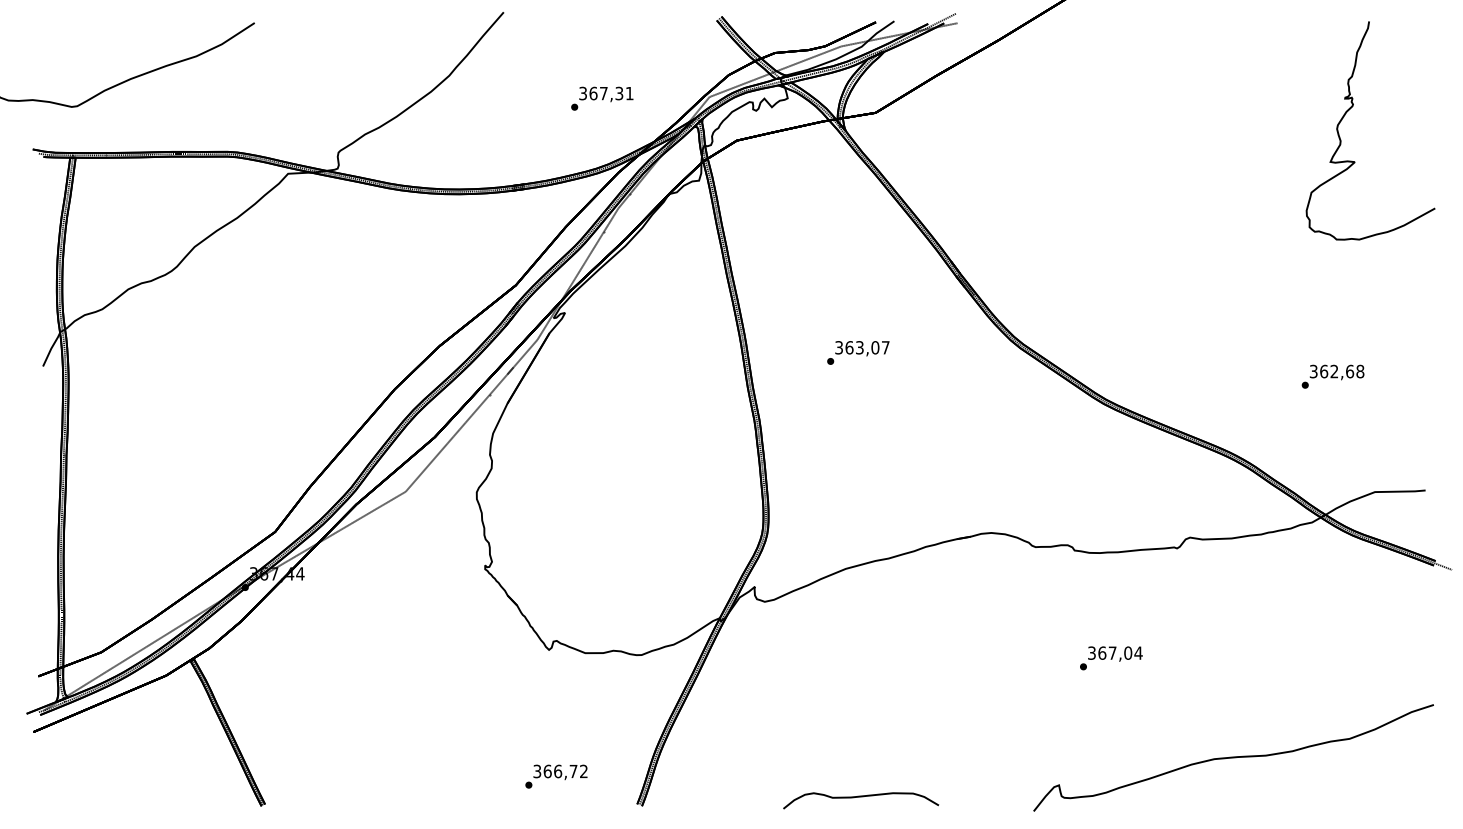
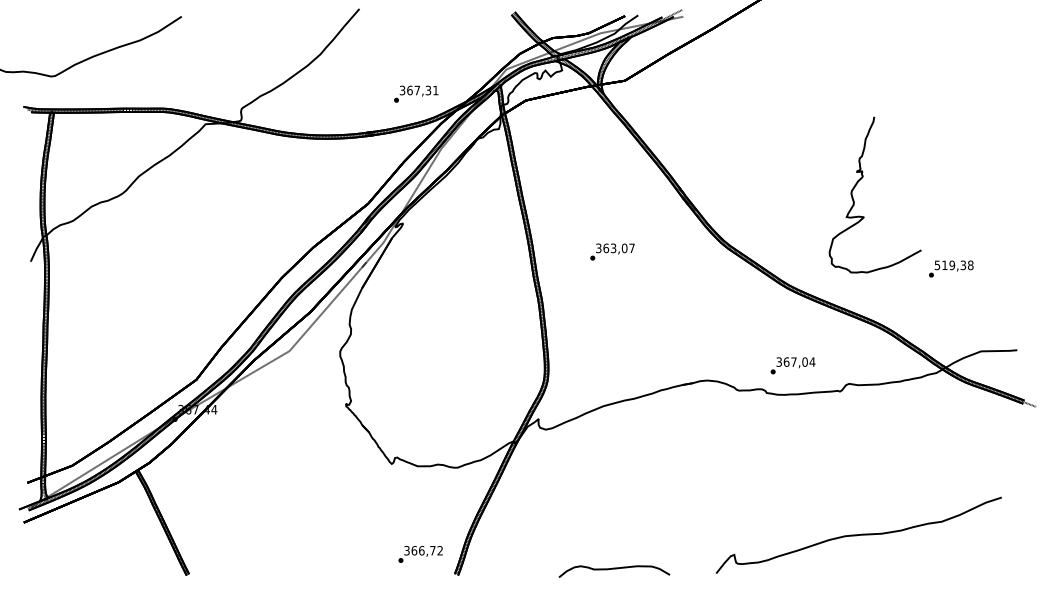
text: (602, 98) -> (416, 94), moved
part: (1350, 109) -> (860, 179), moved
text: (1332, 371) -> (950, 265), 362,68 -> 519,38
text: (1111, 658) -> (793, 365), moved
curve: (1233, 757) -> (858, 535), moved
text: (556, 776) -> (420, 554), moved

